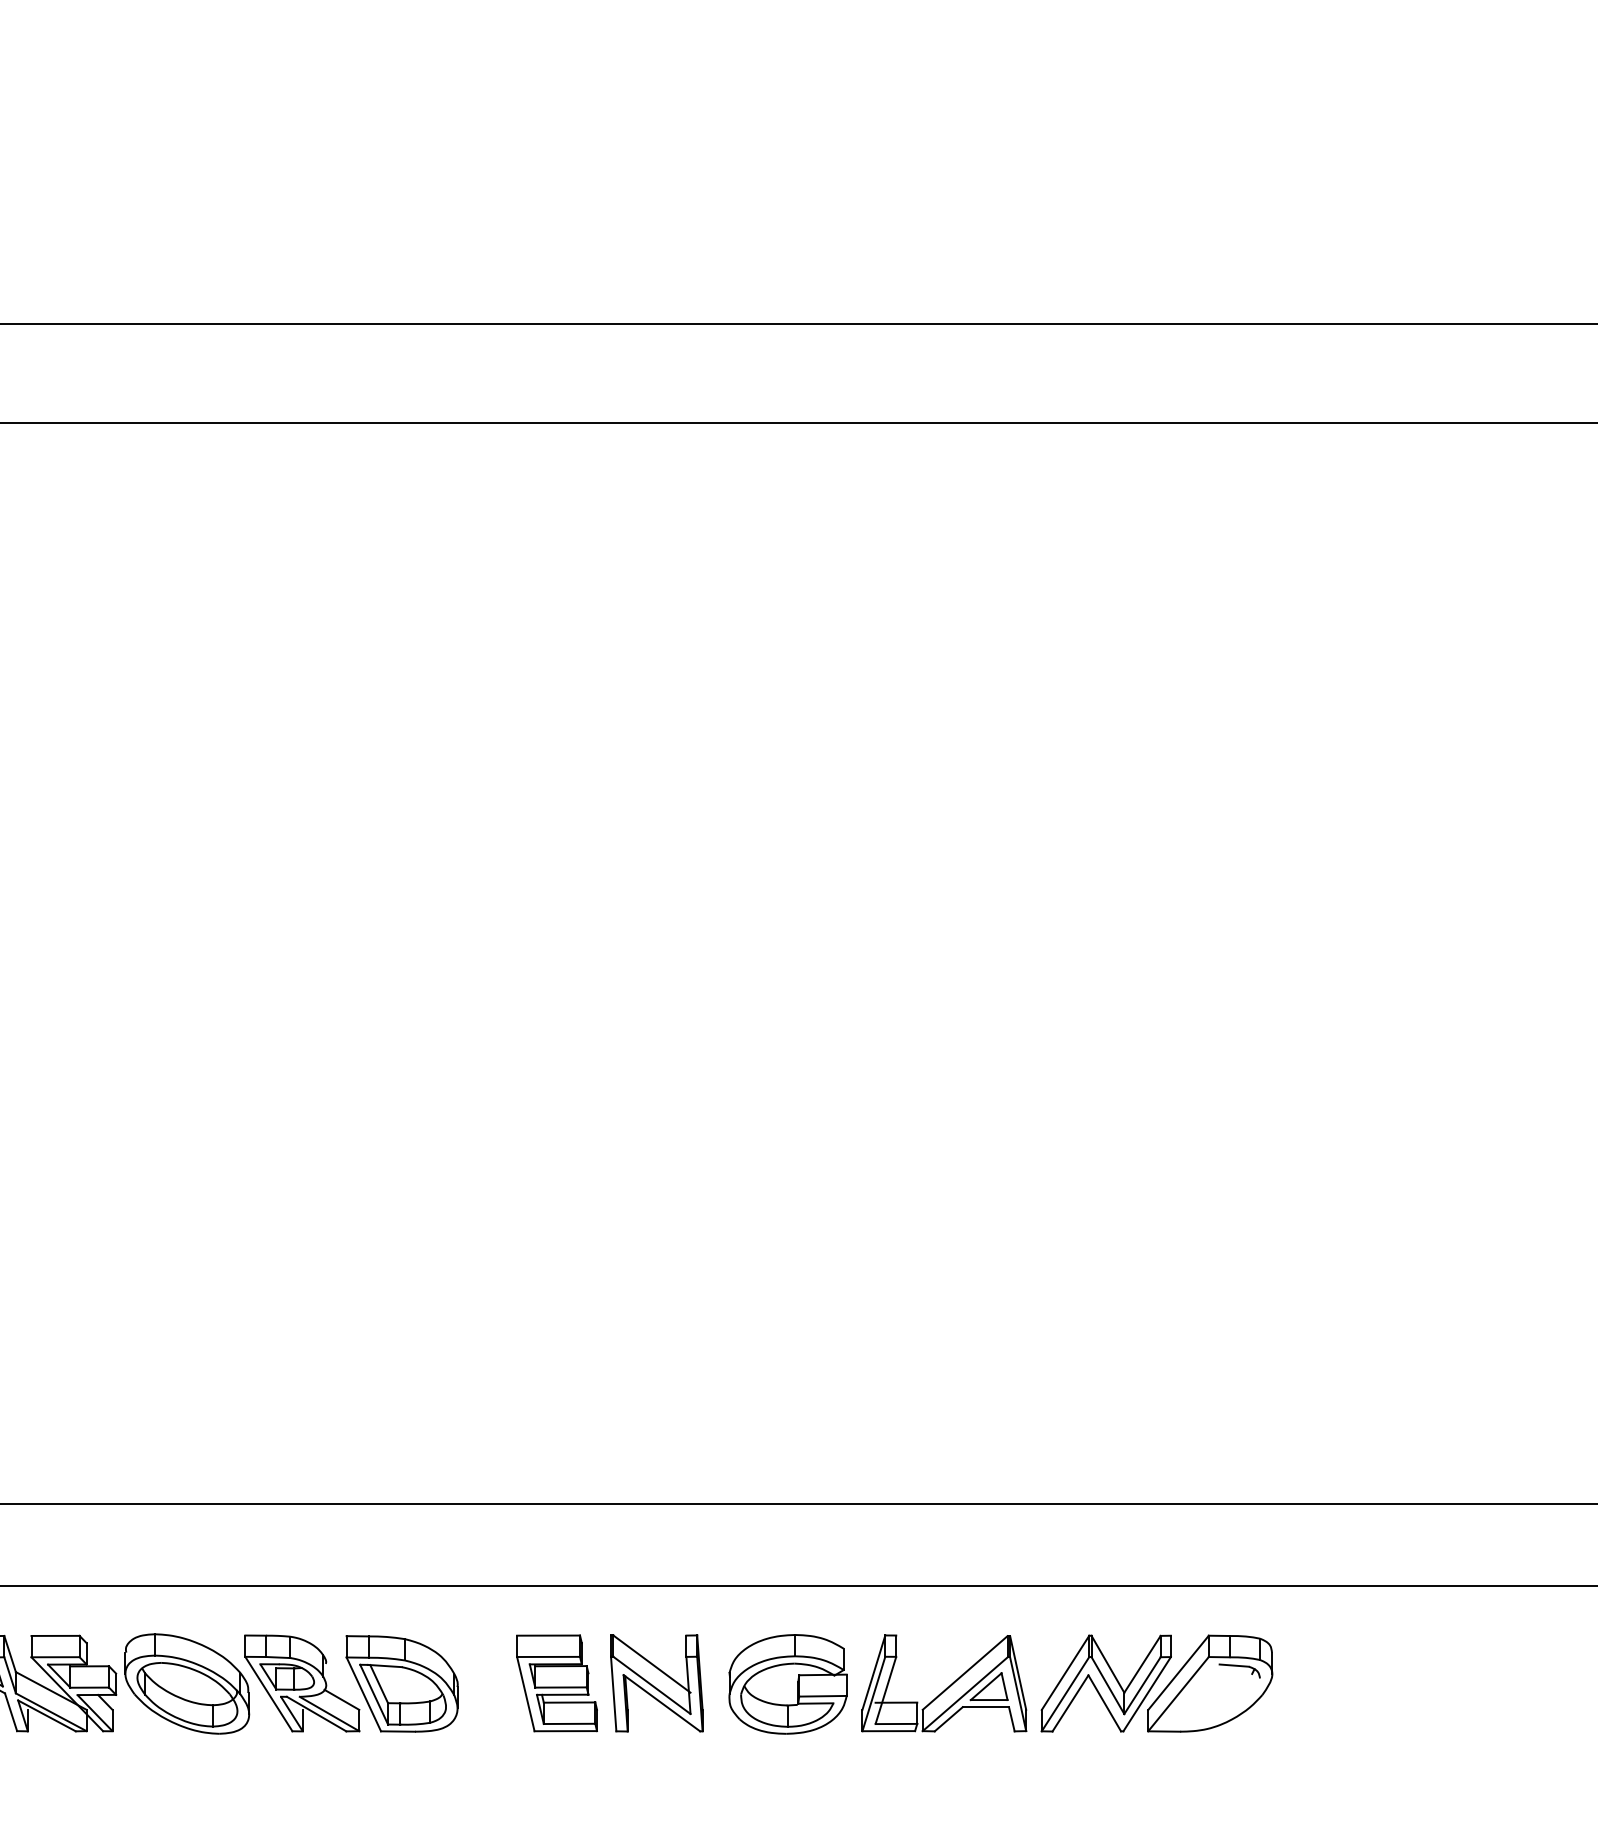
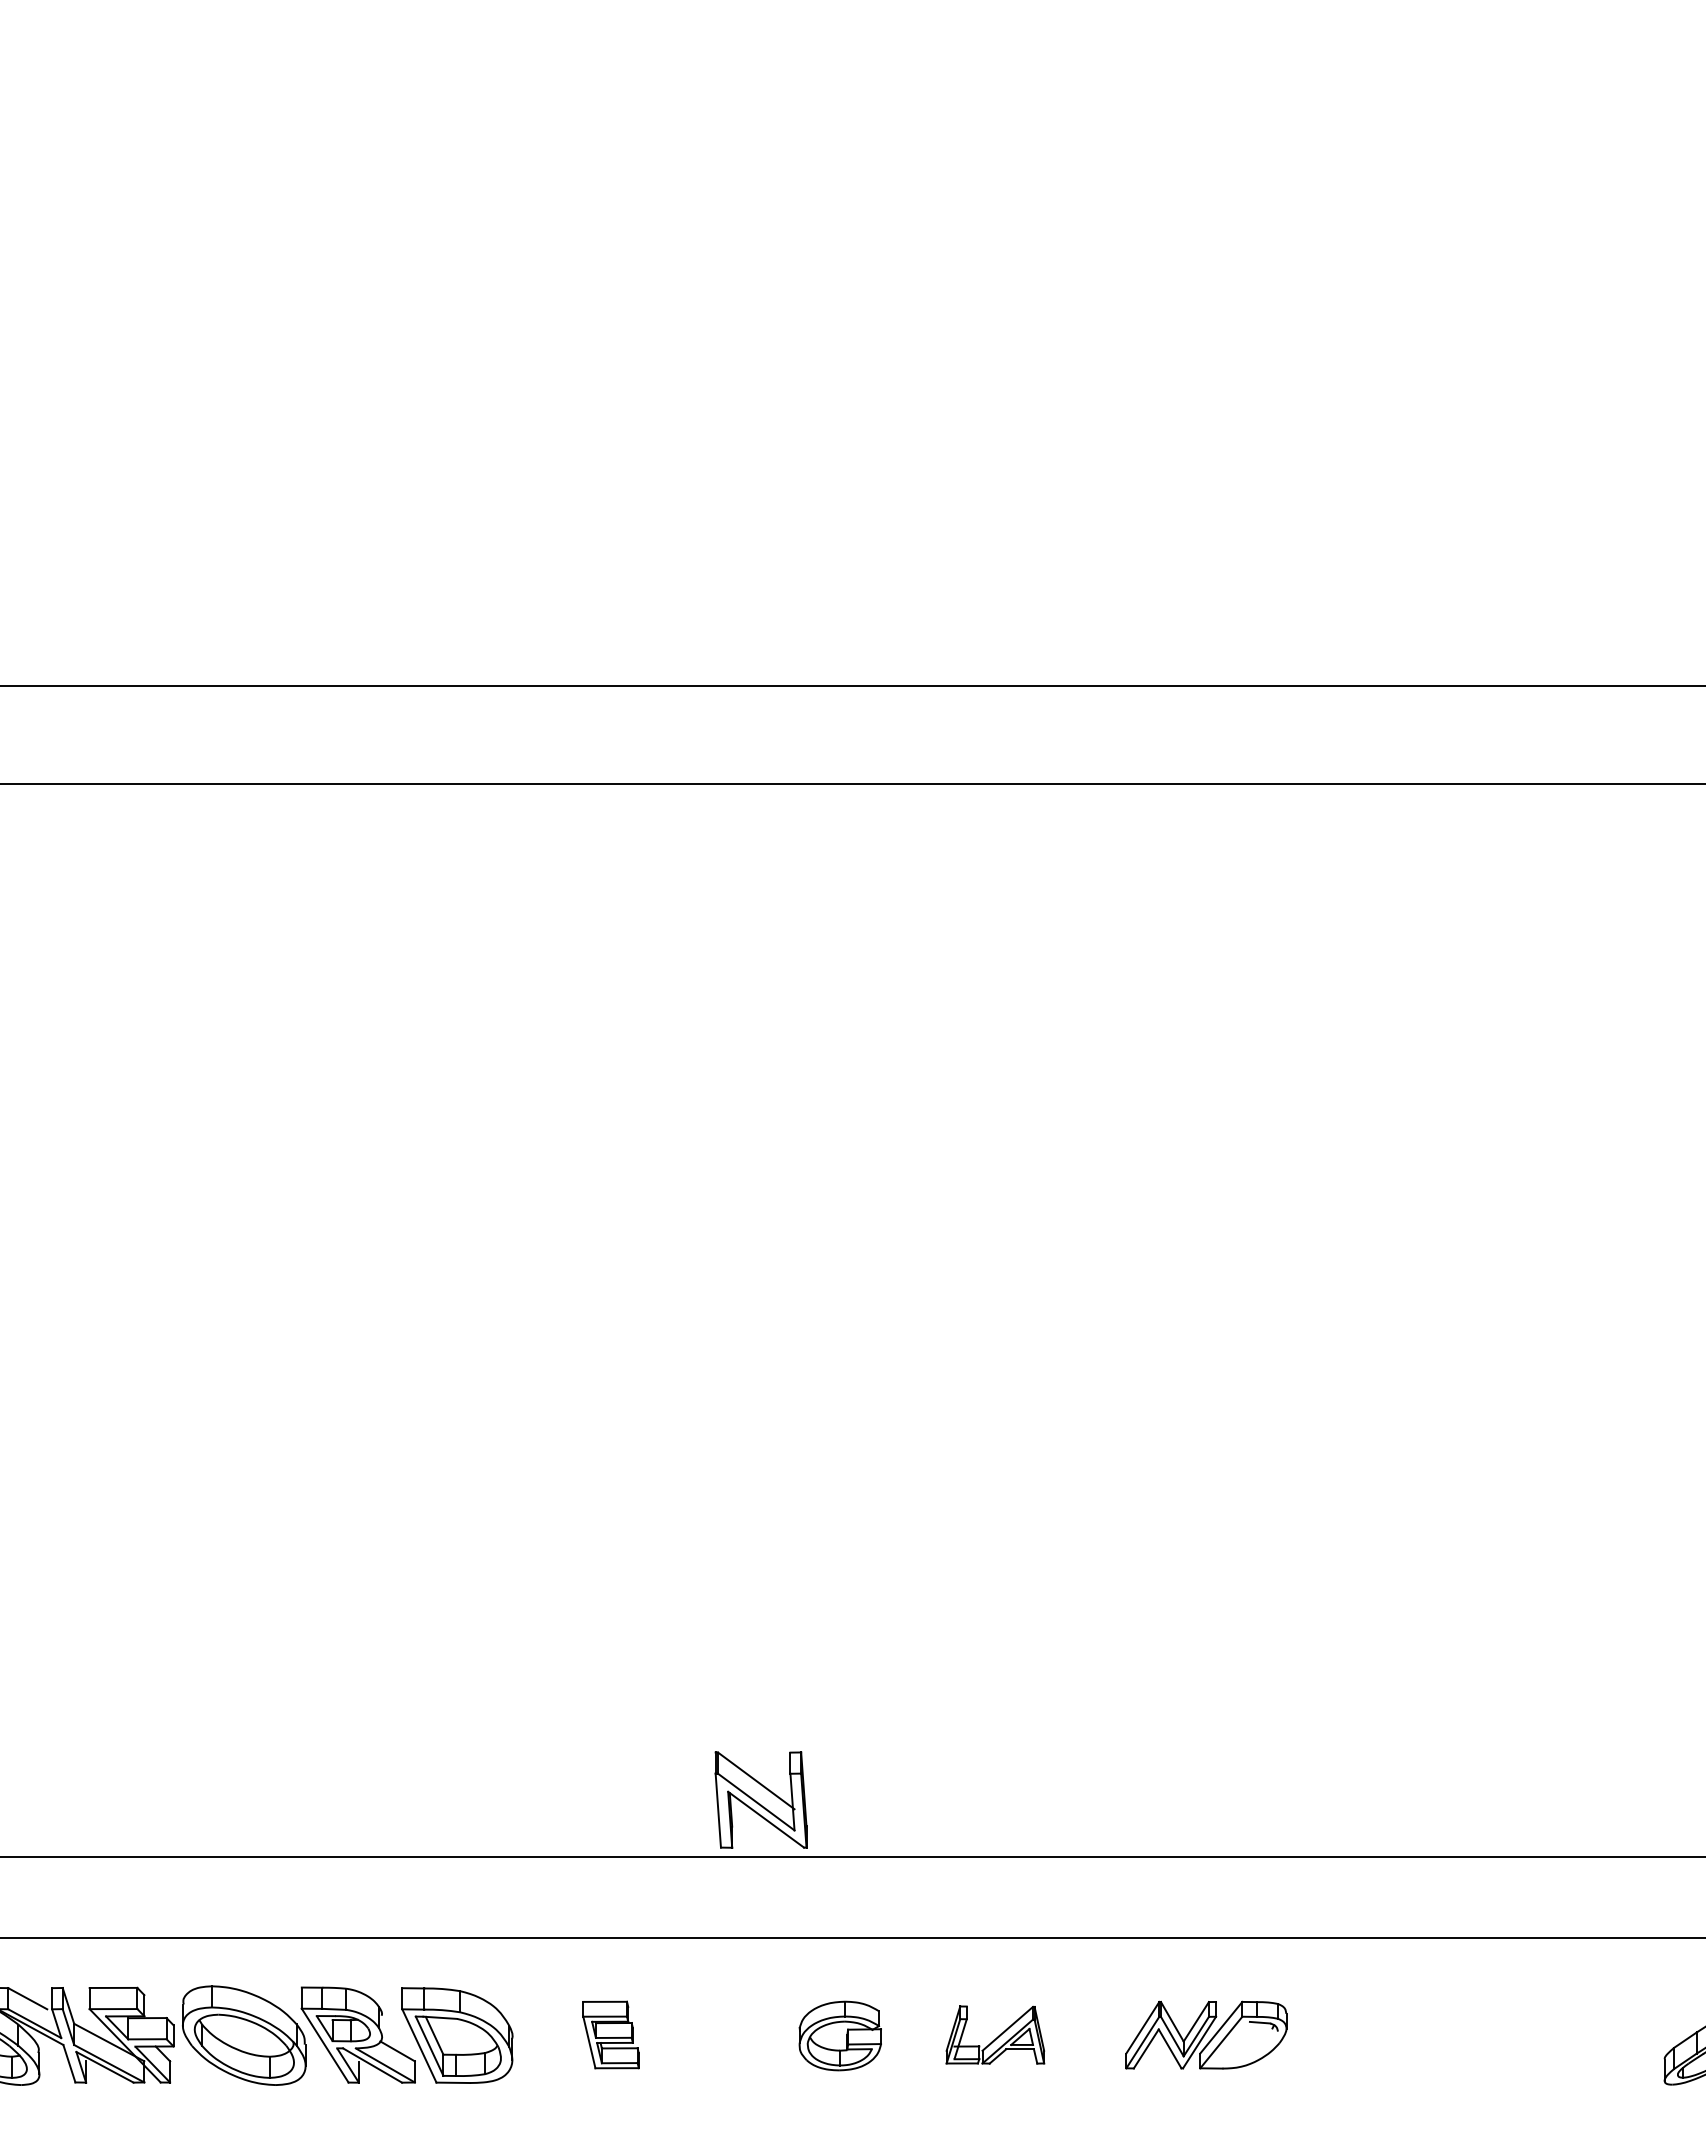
part: (556, 1682) -> (610, 2034), size x0.7
part: (656, 1682) -> (760, 1799), moved
part: (944, 1682) -> (995, 2034), size x0.6
part: (1157, 1682) -> (1206, 2034), size x0.7
part: (788, 1683) -> (840, 2035), size x0.7

